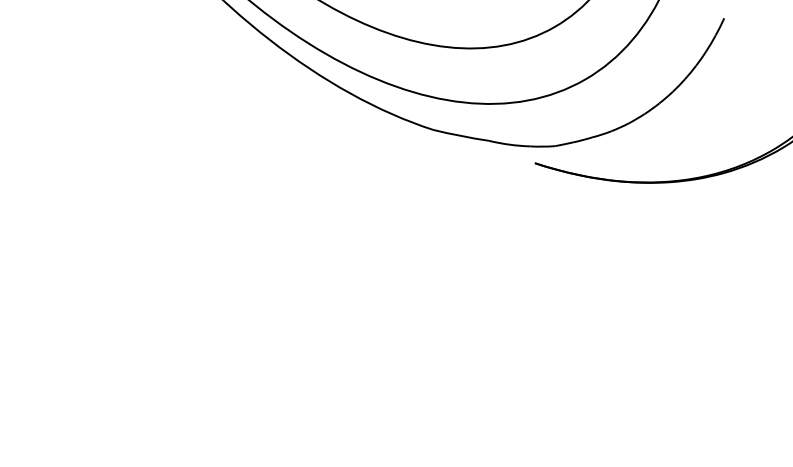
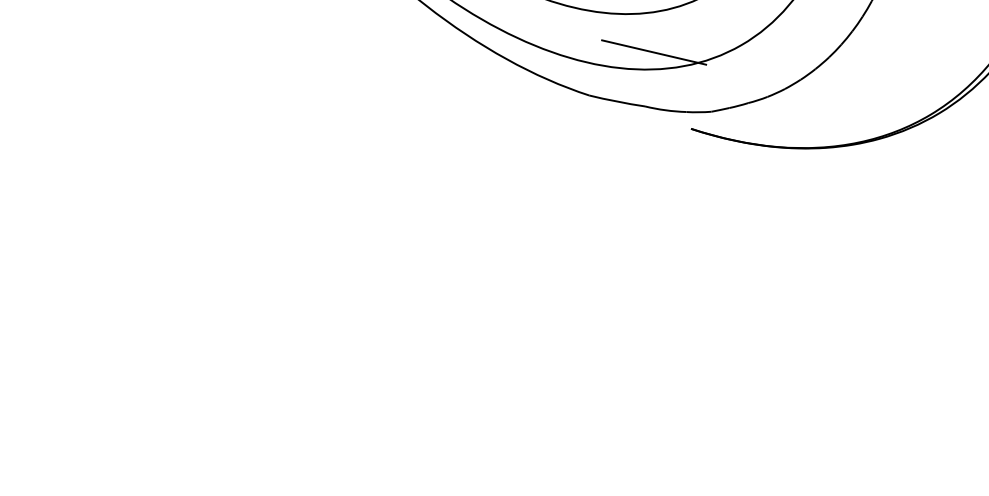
line: (498, 86) -> (654, 52), added

